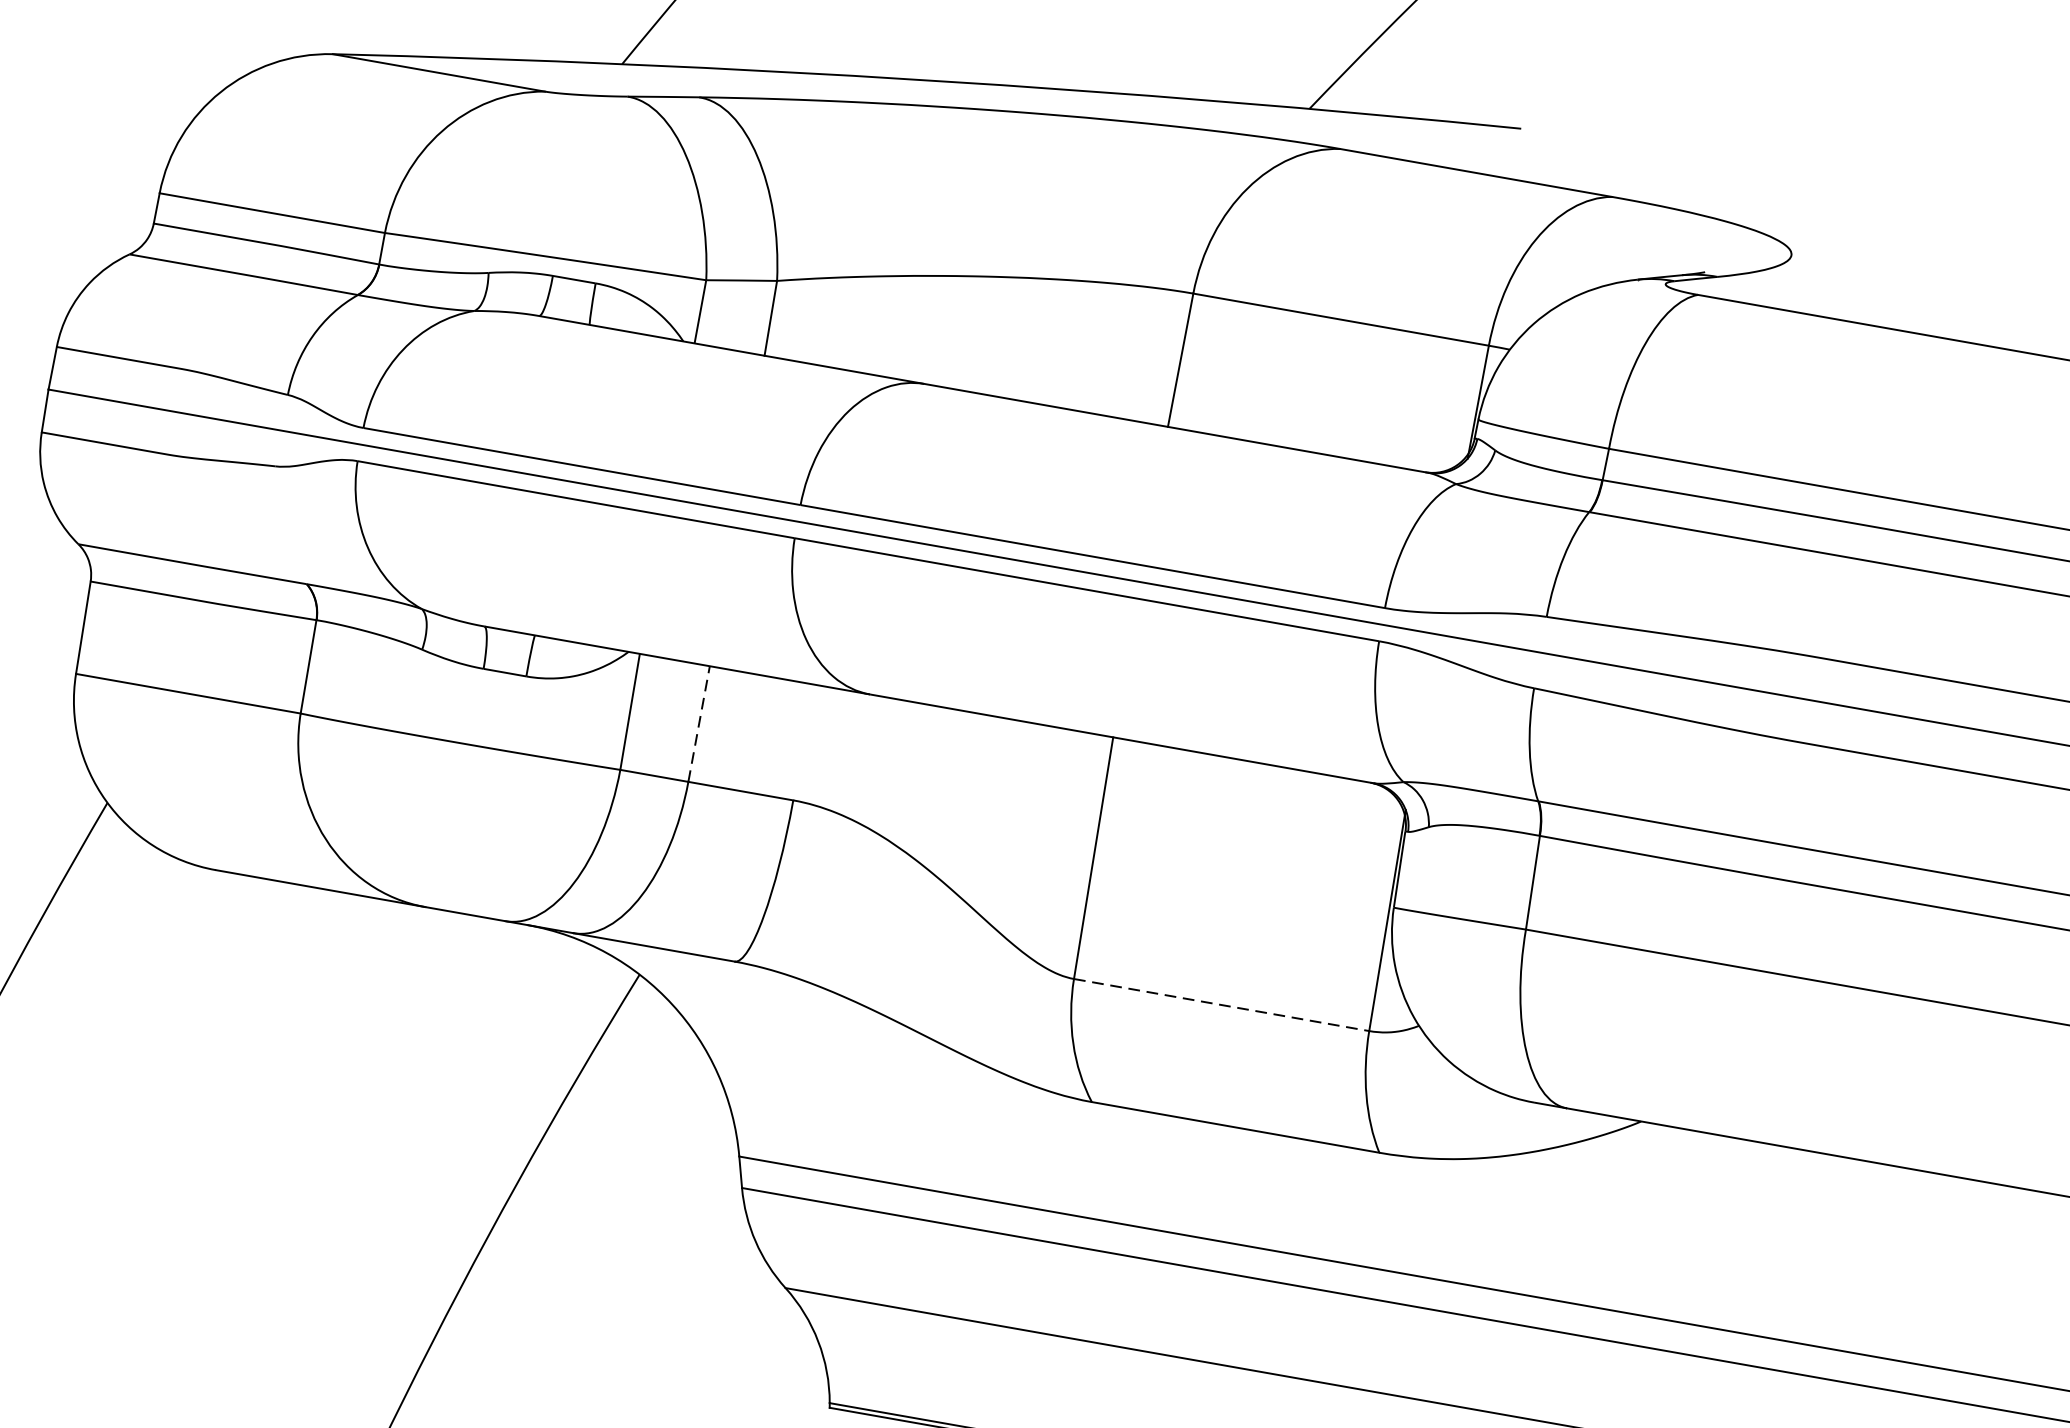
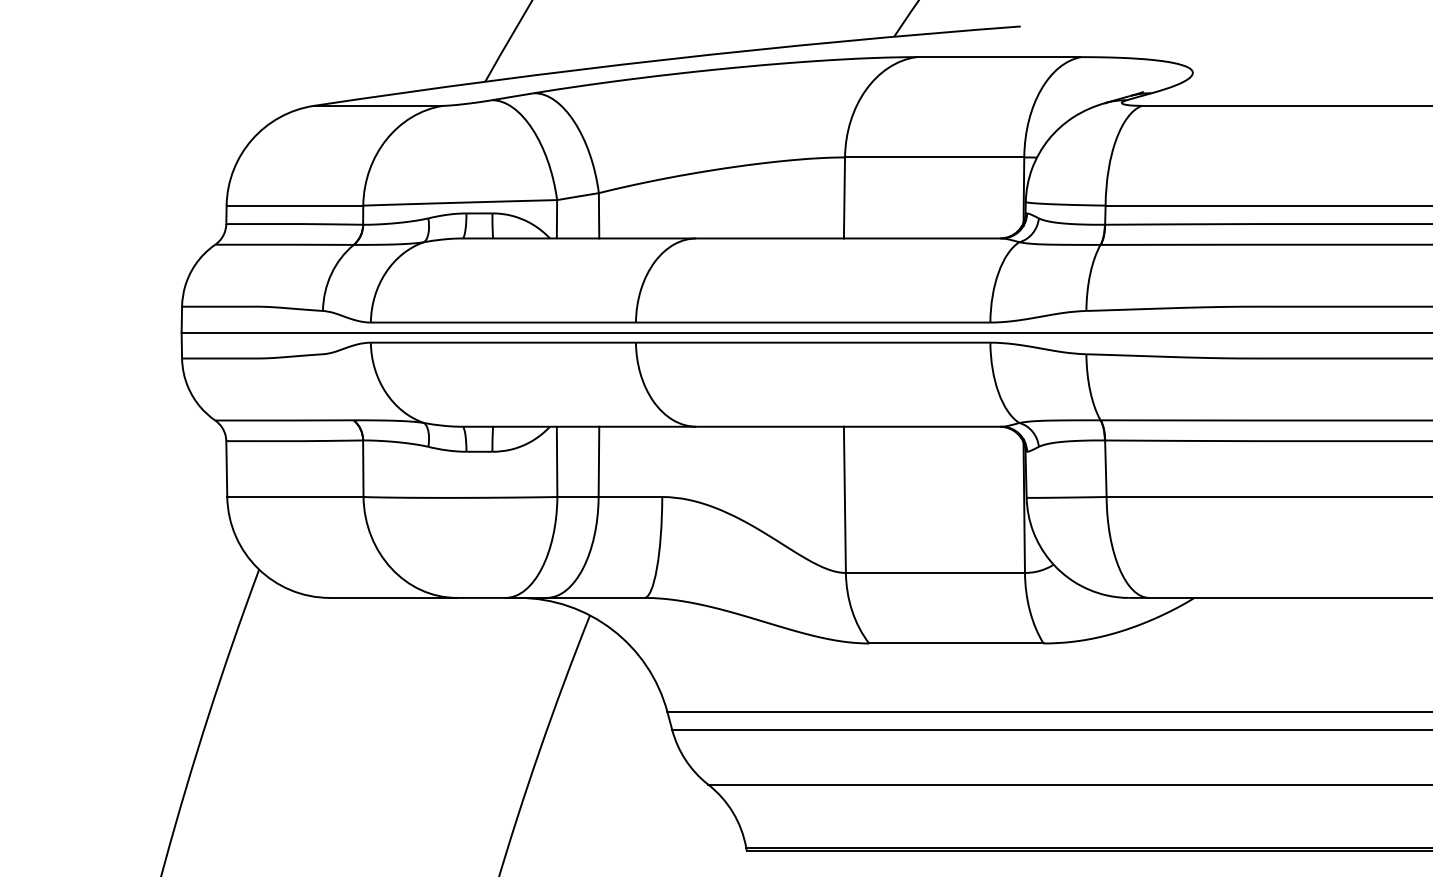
line: (698, 723) -> (598, 461), dashed -> solid
line: (1221, 1004) -> (935, 572), dashed -> solid

